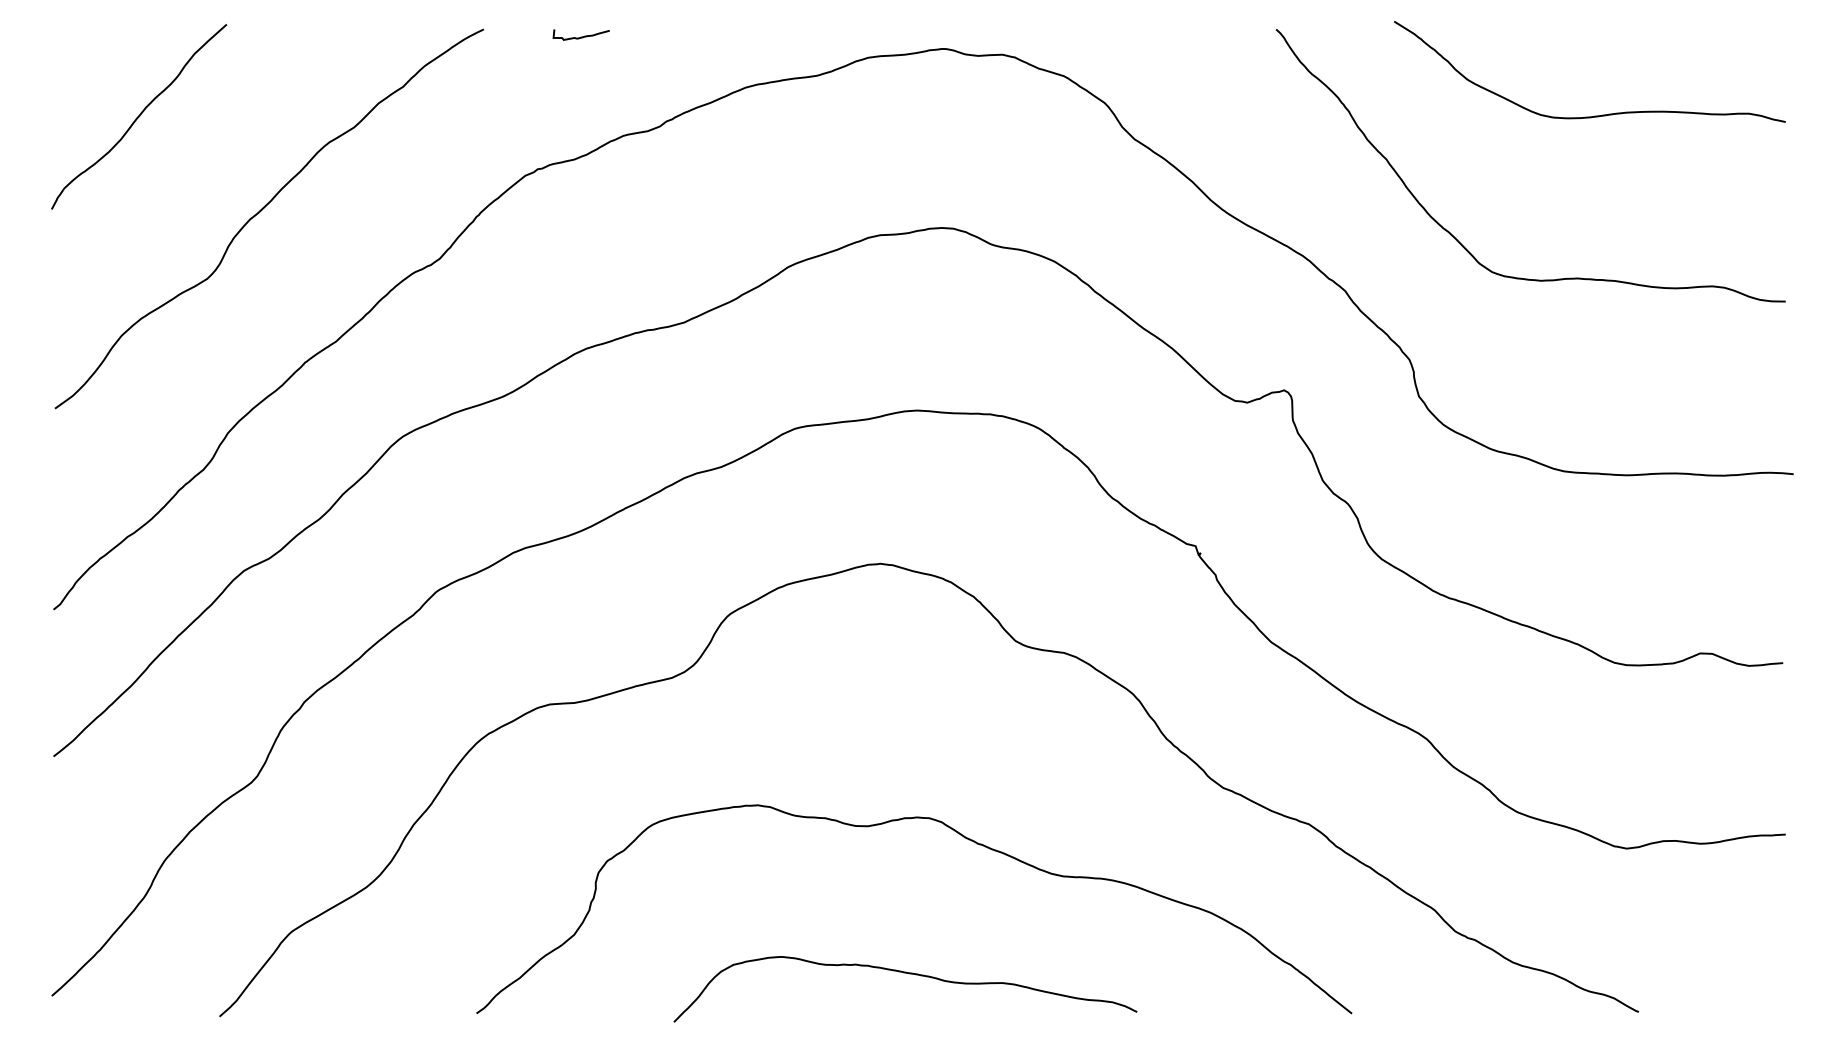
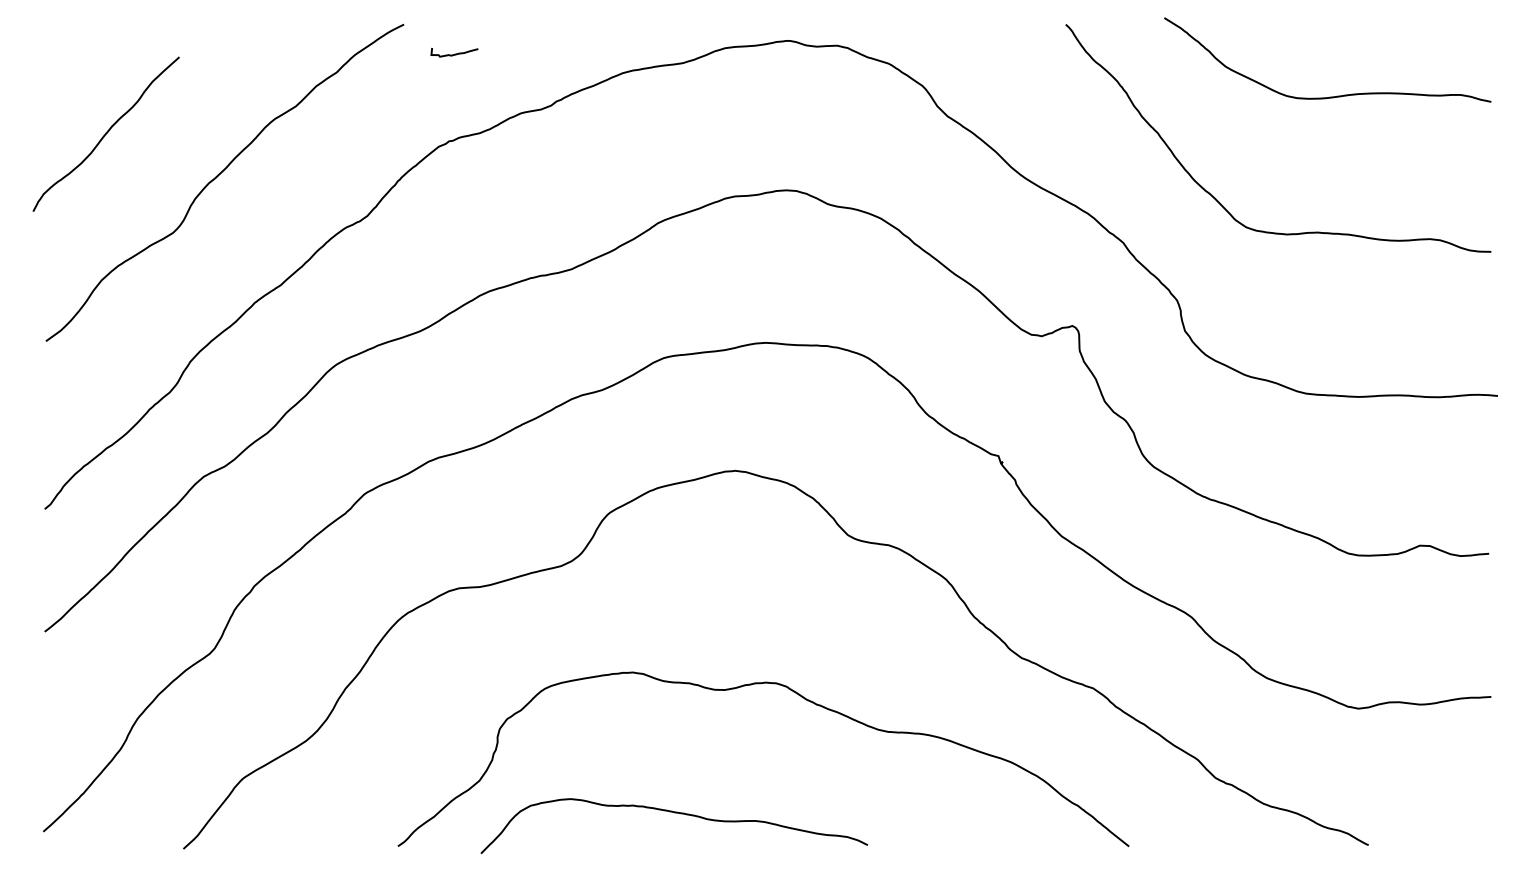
curve: (580, 36) -> (453, 53), moved
curve: (139, 116) -> (106, 134), moved
curve: (909, 974) -> (677, 813), moved

